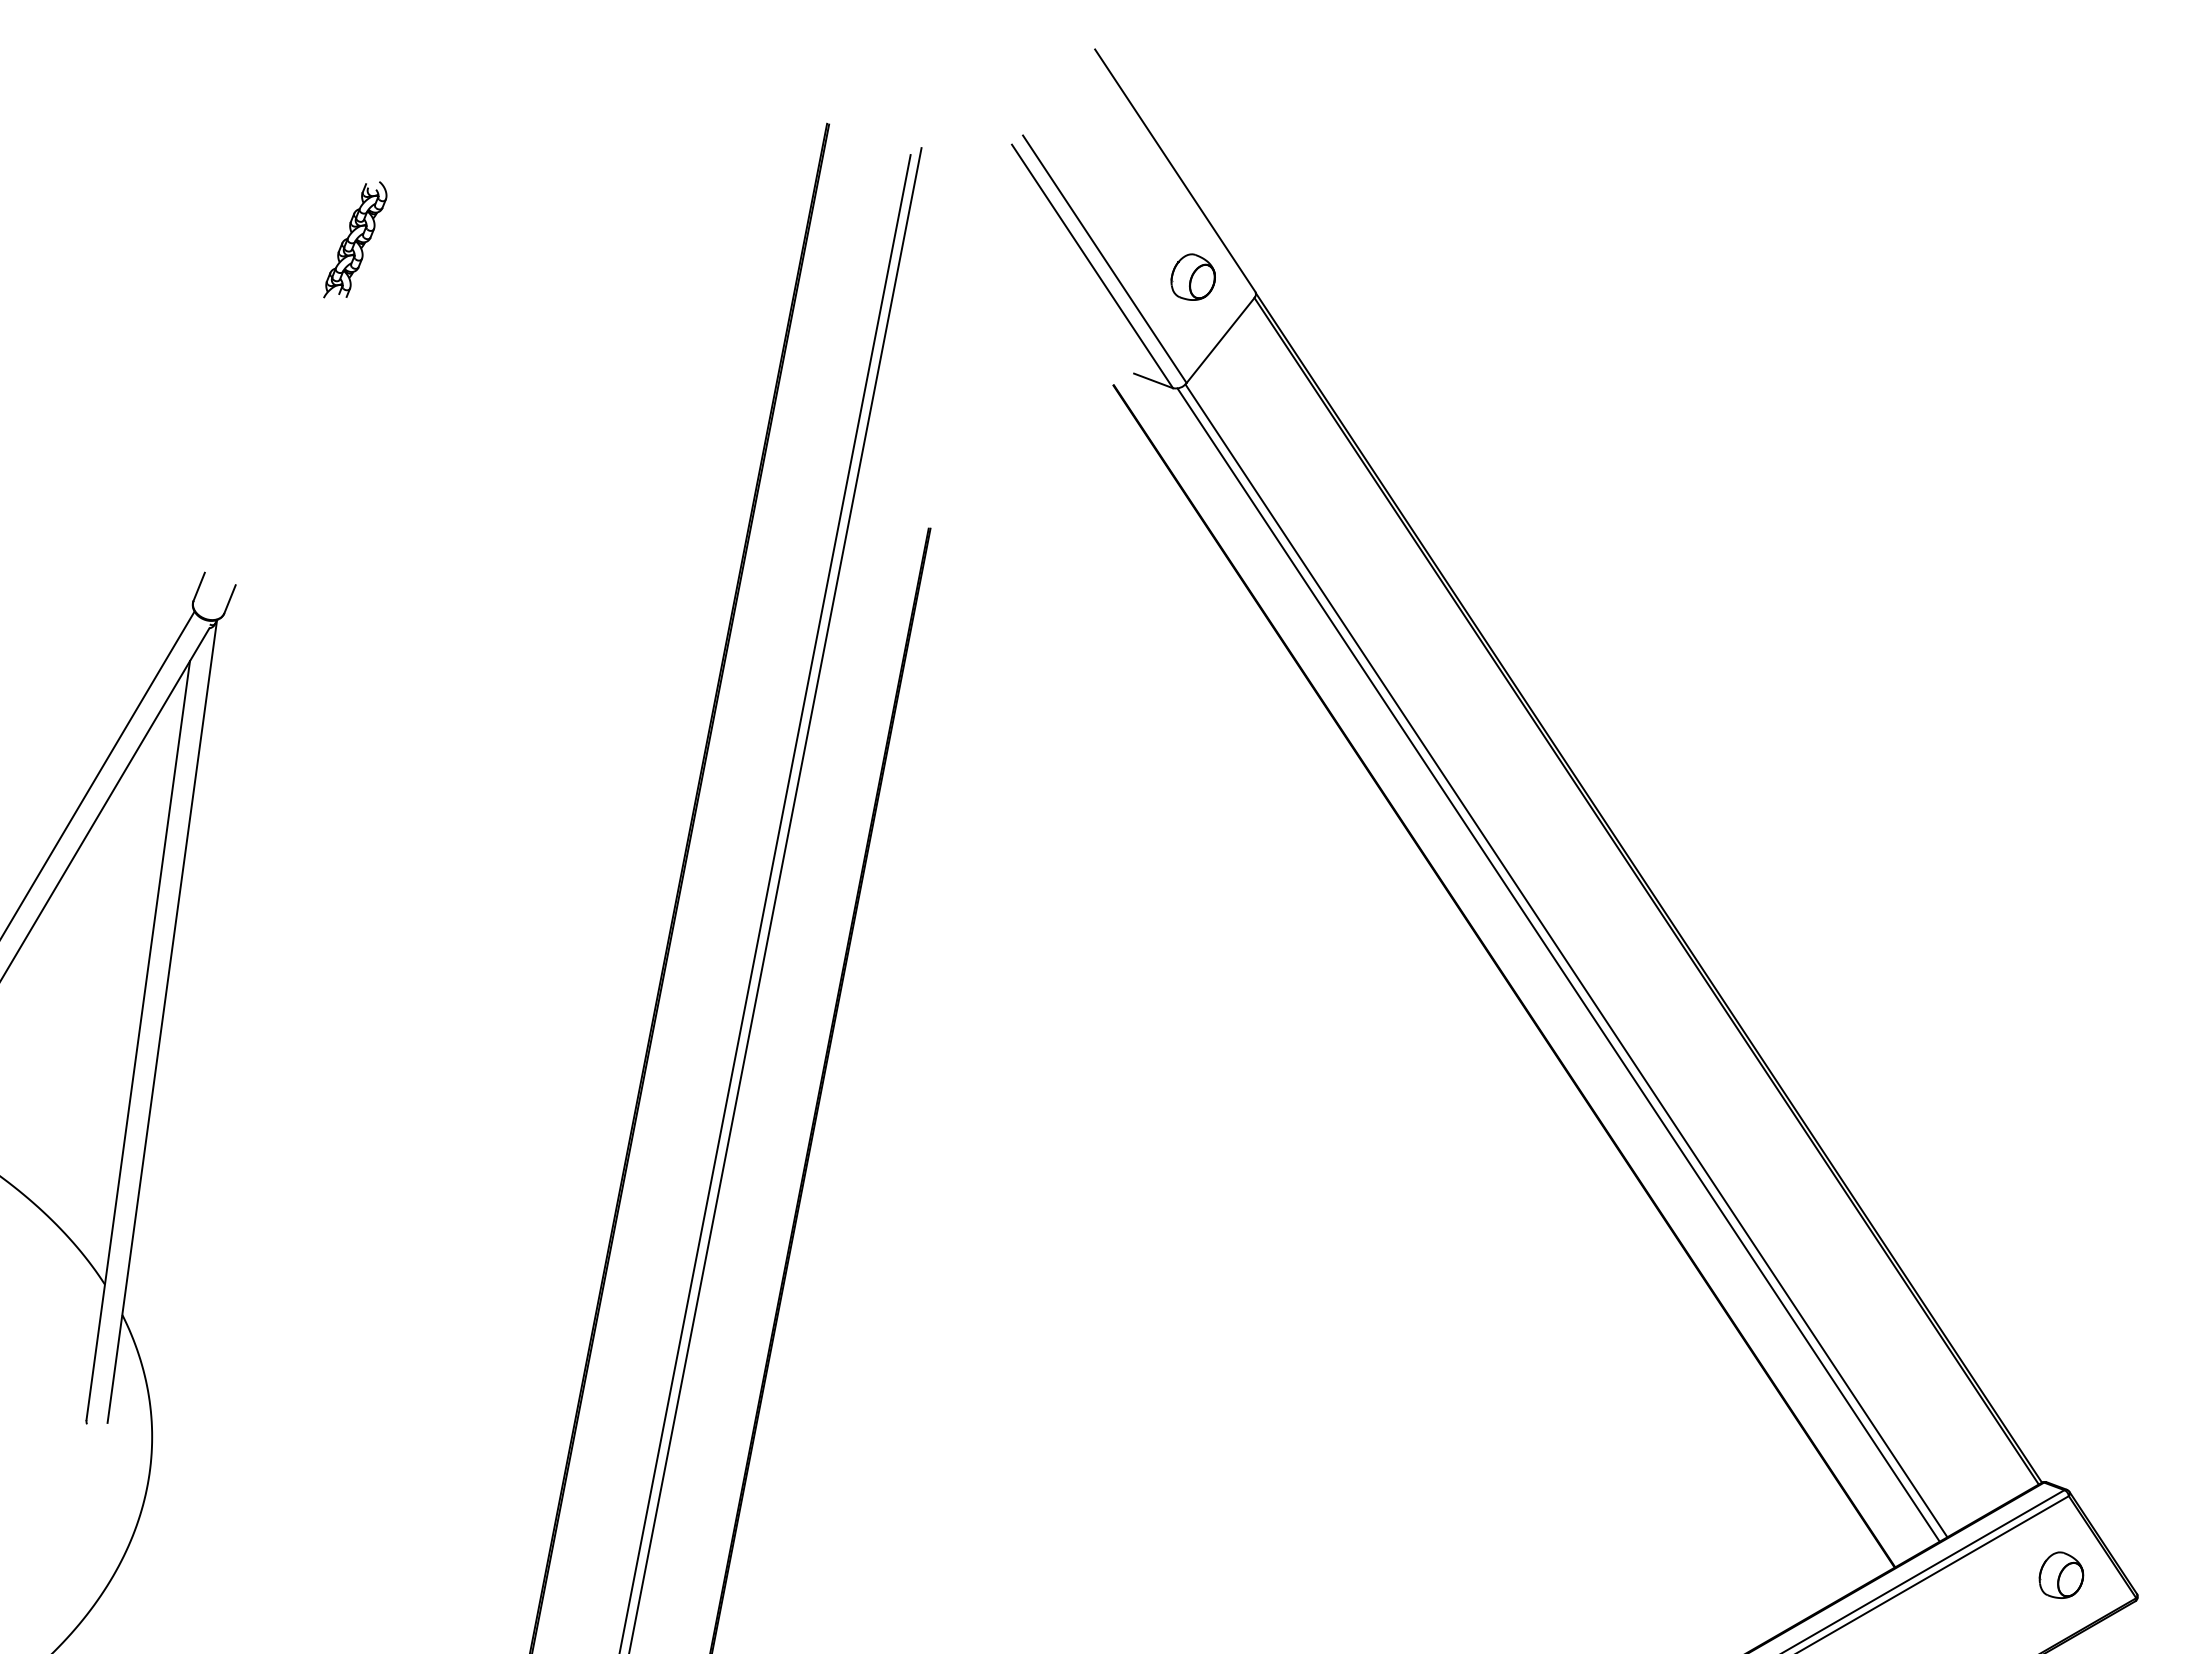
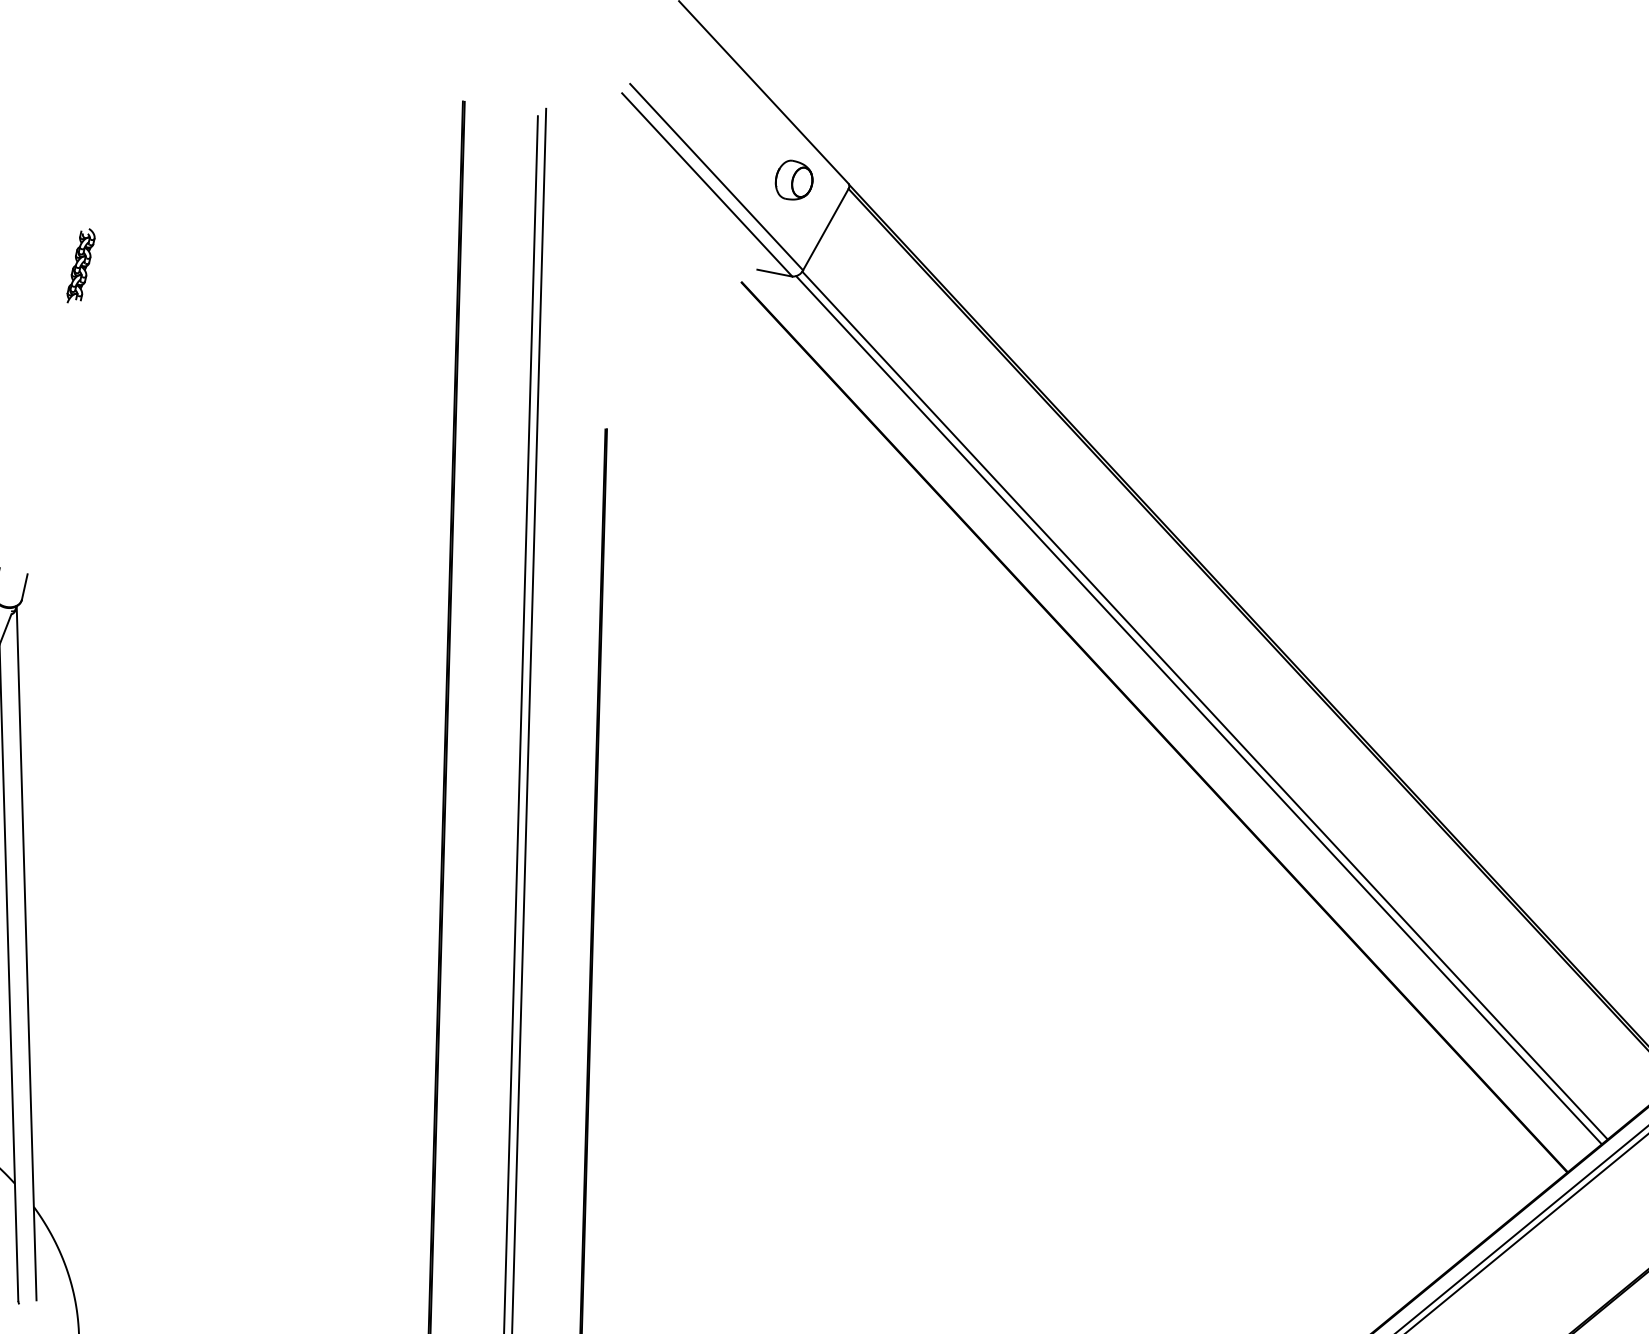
part: (355, 239) -> (80, 265), size x0.7

